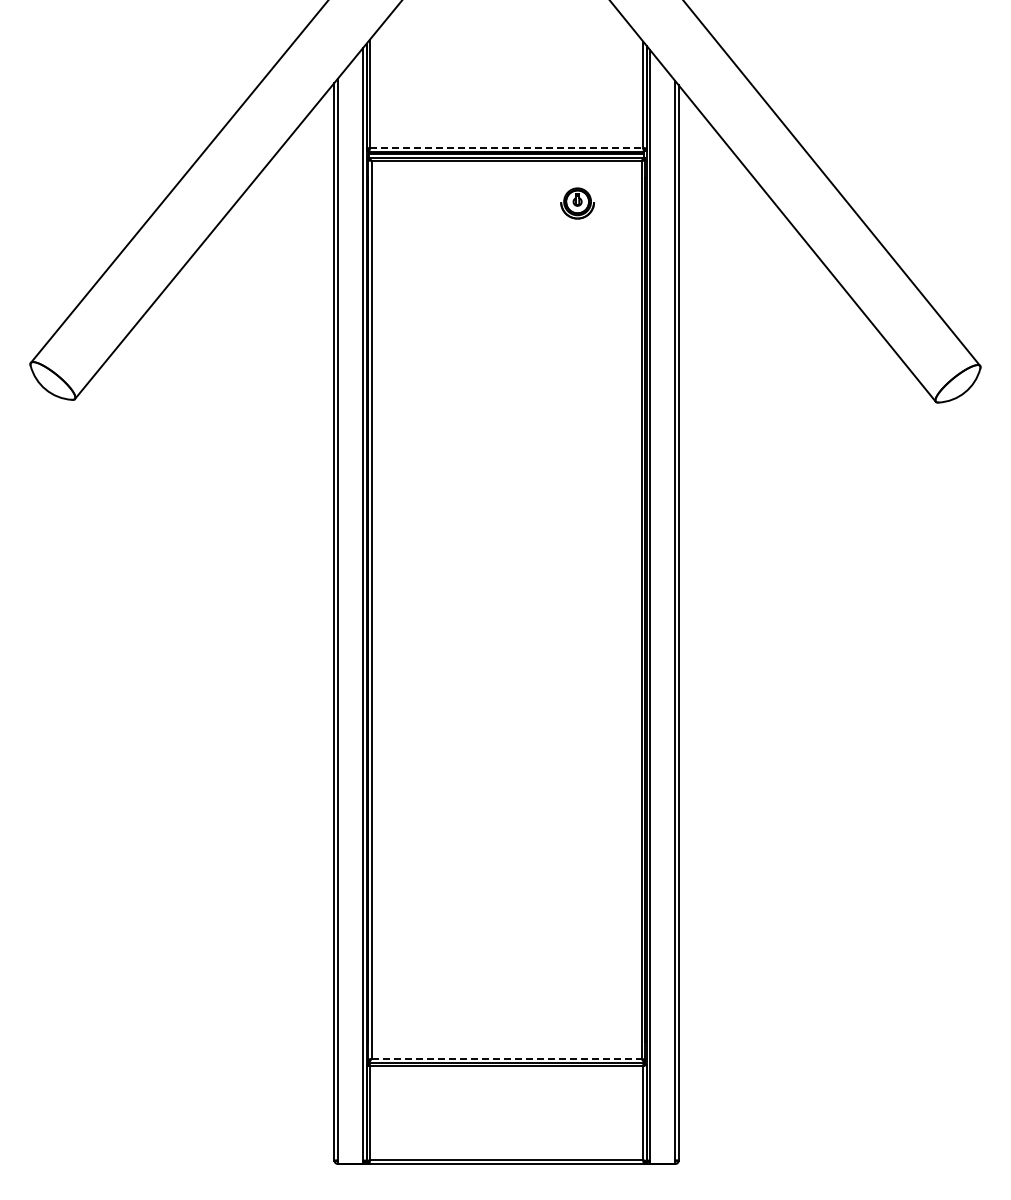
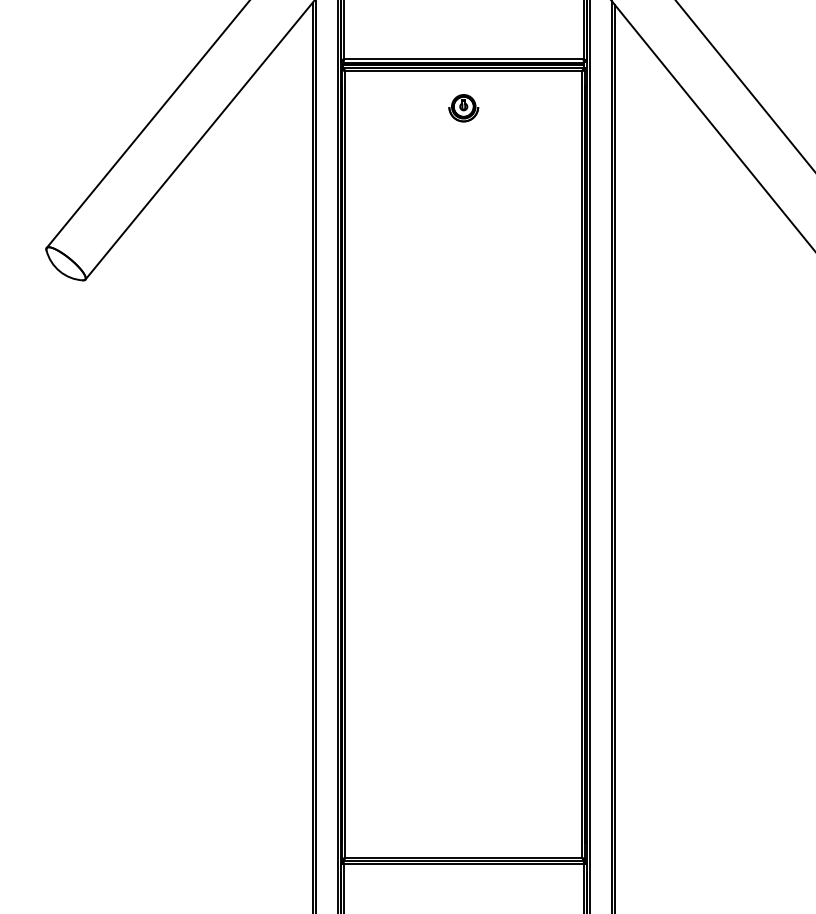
line: (506, 147) -> (463, 59), dashed -> solid
part: (577, 203) -> (463, 108), moved
line: (507, 1058) -> (464, 857), dashed -> solid

